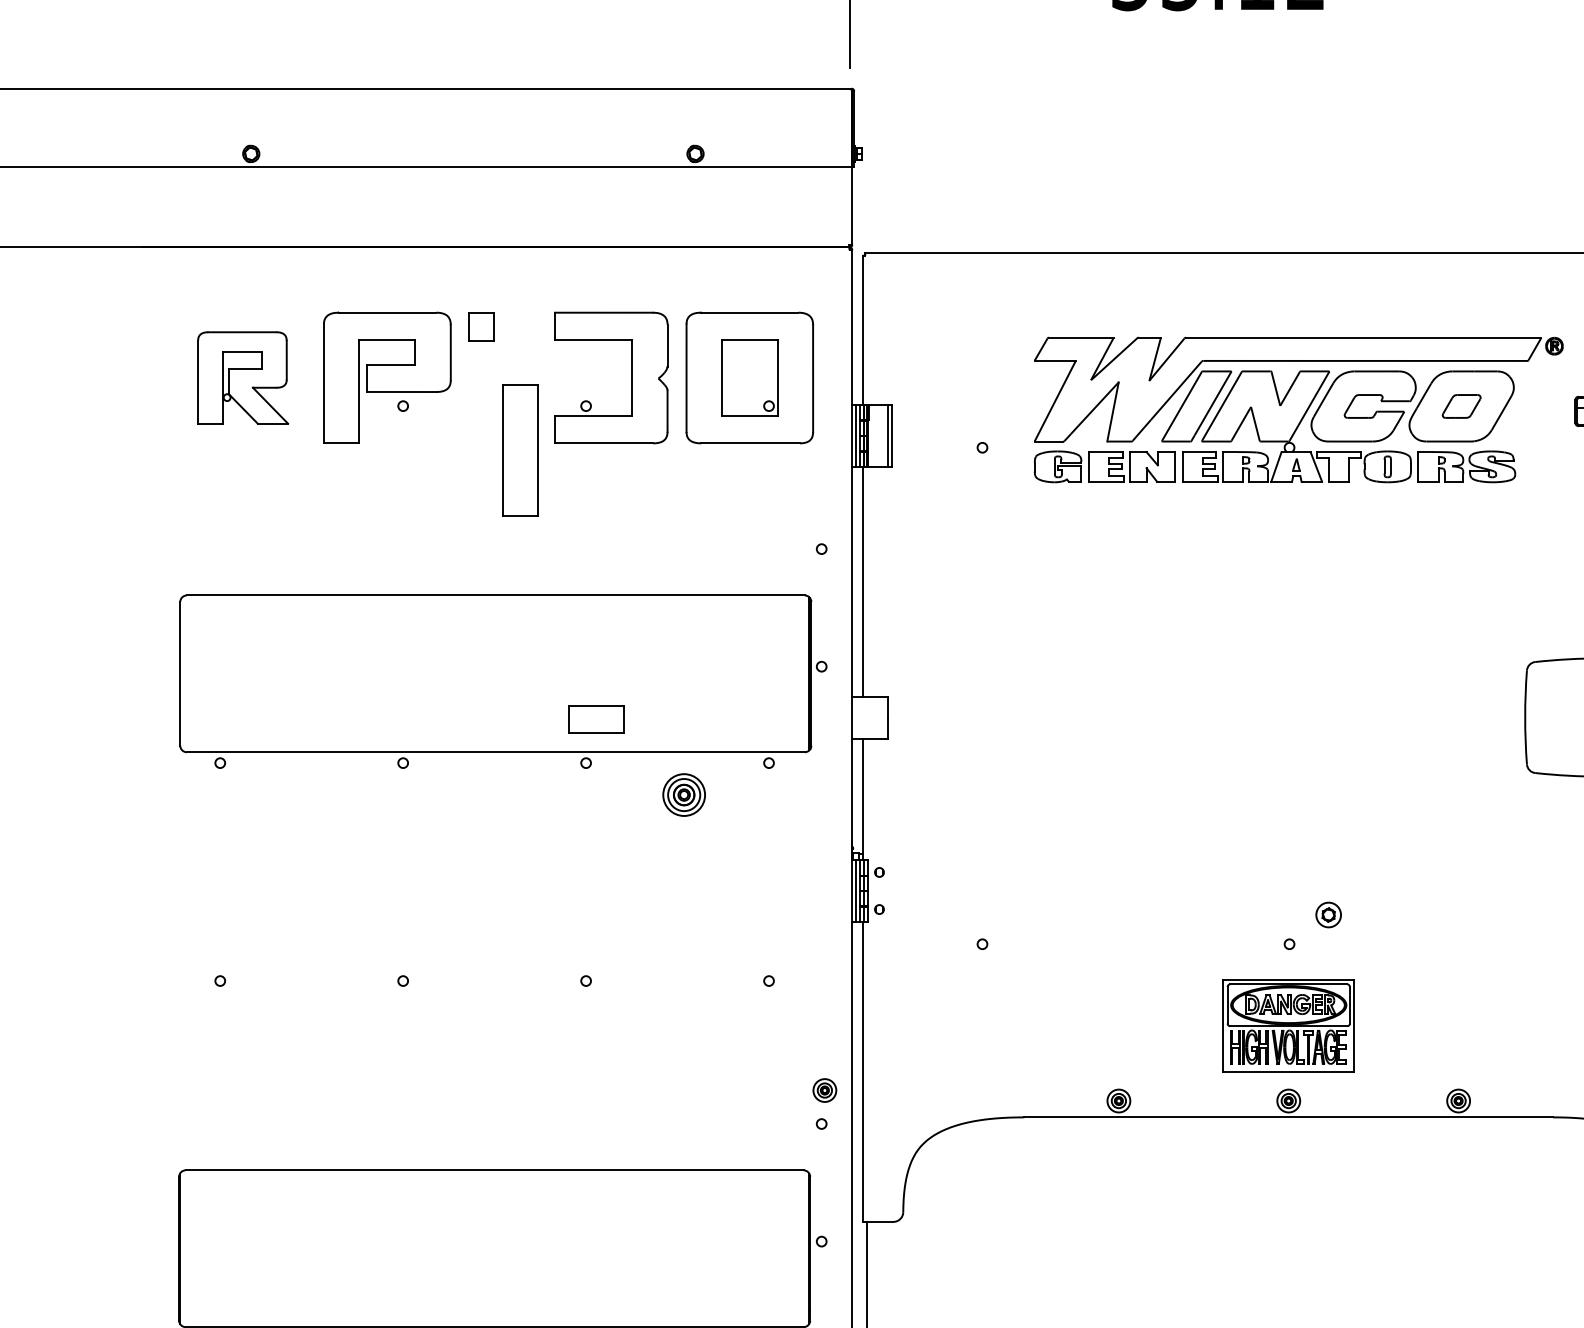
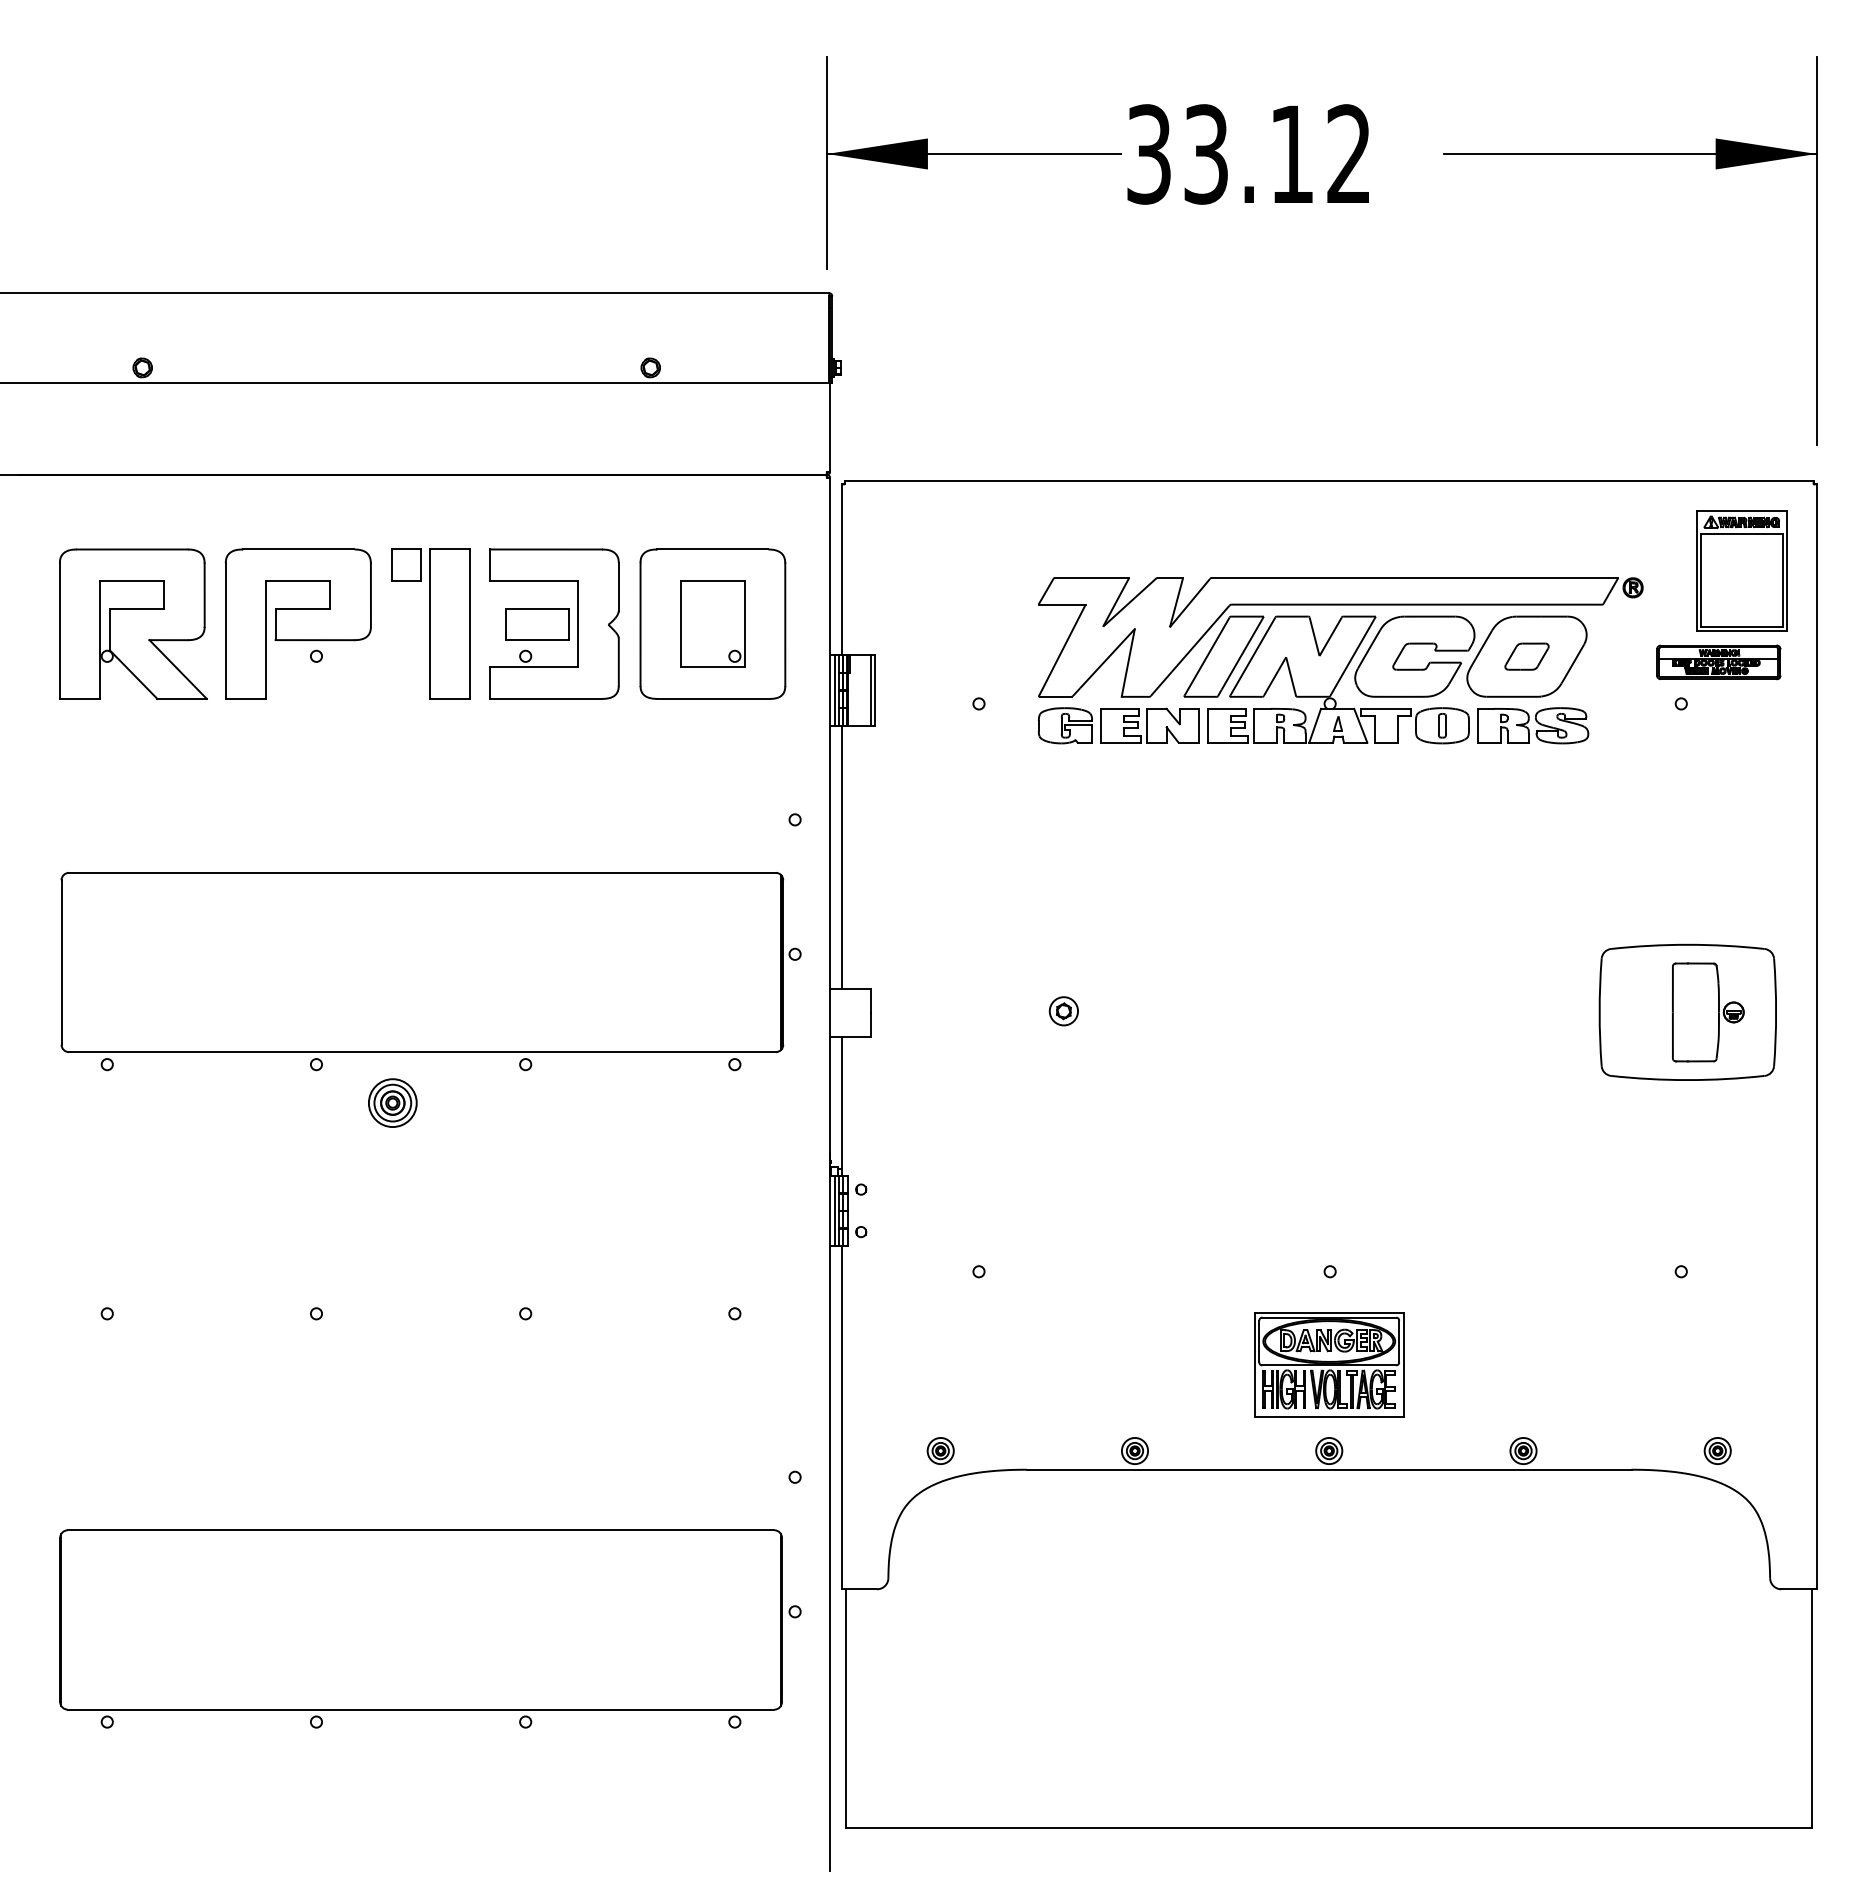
part: (243, 377) -> (133, 623), size x1.43
part: (519, 450) -> (449, 623), moved
part: (596, 719) -> (537, 624), moved
part: (683, 794) -> (392, 1102), moved
part: (1328, 915) -> (1063, 1011), moved
part: (824, 1090) -> (940, 1450), moved

